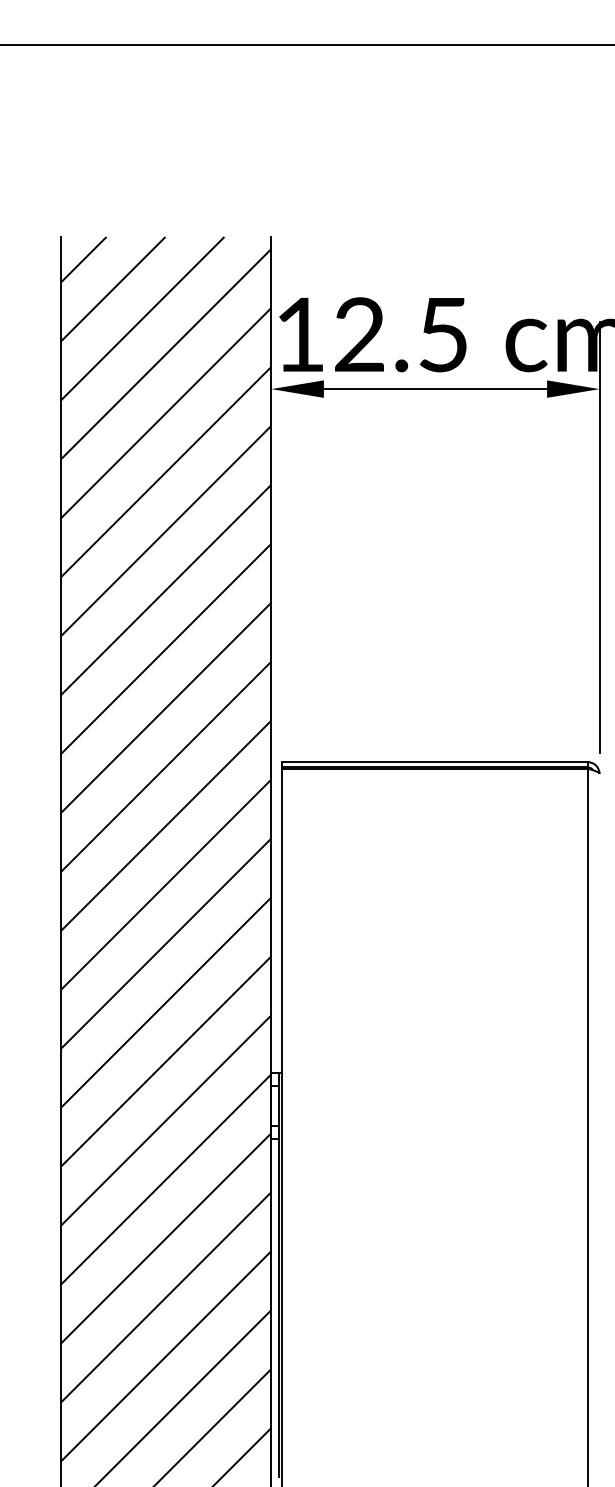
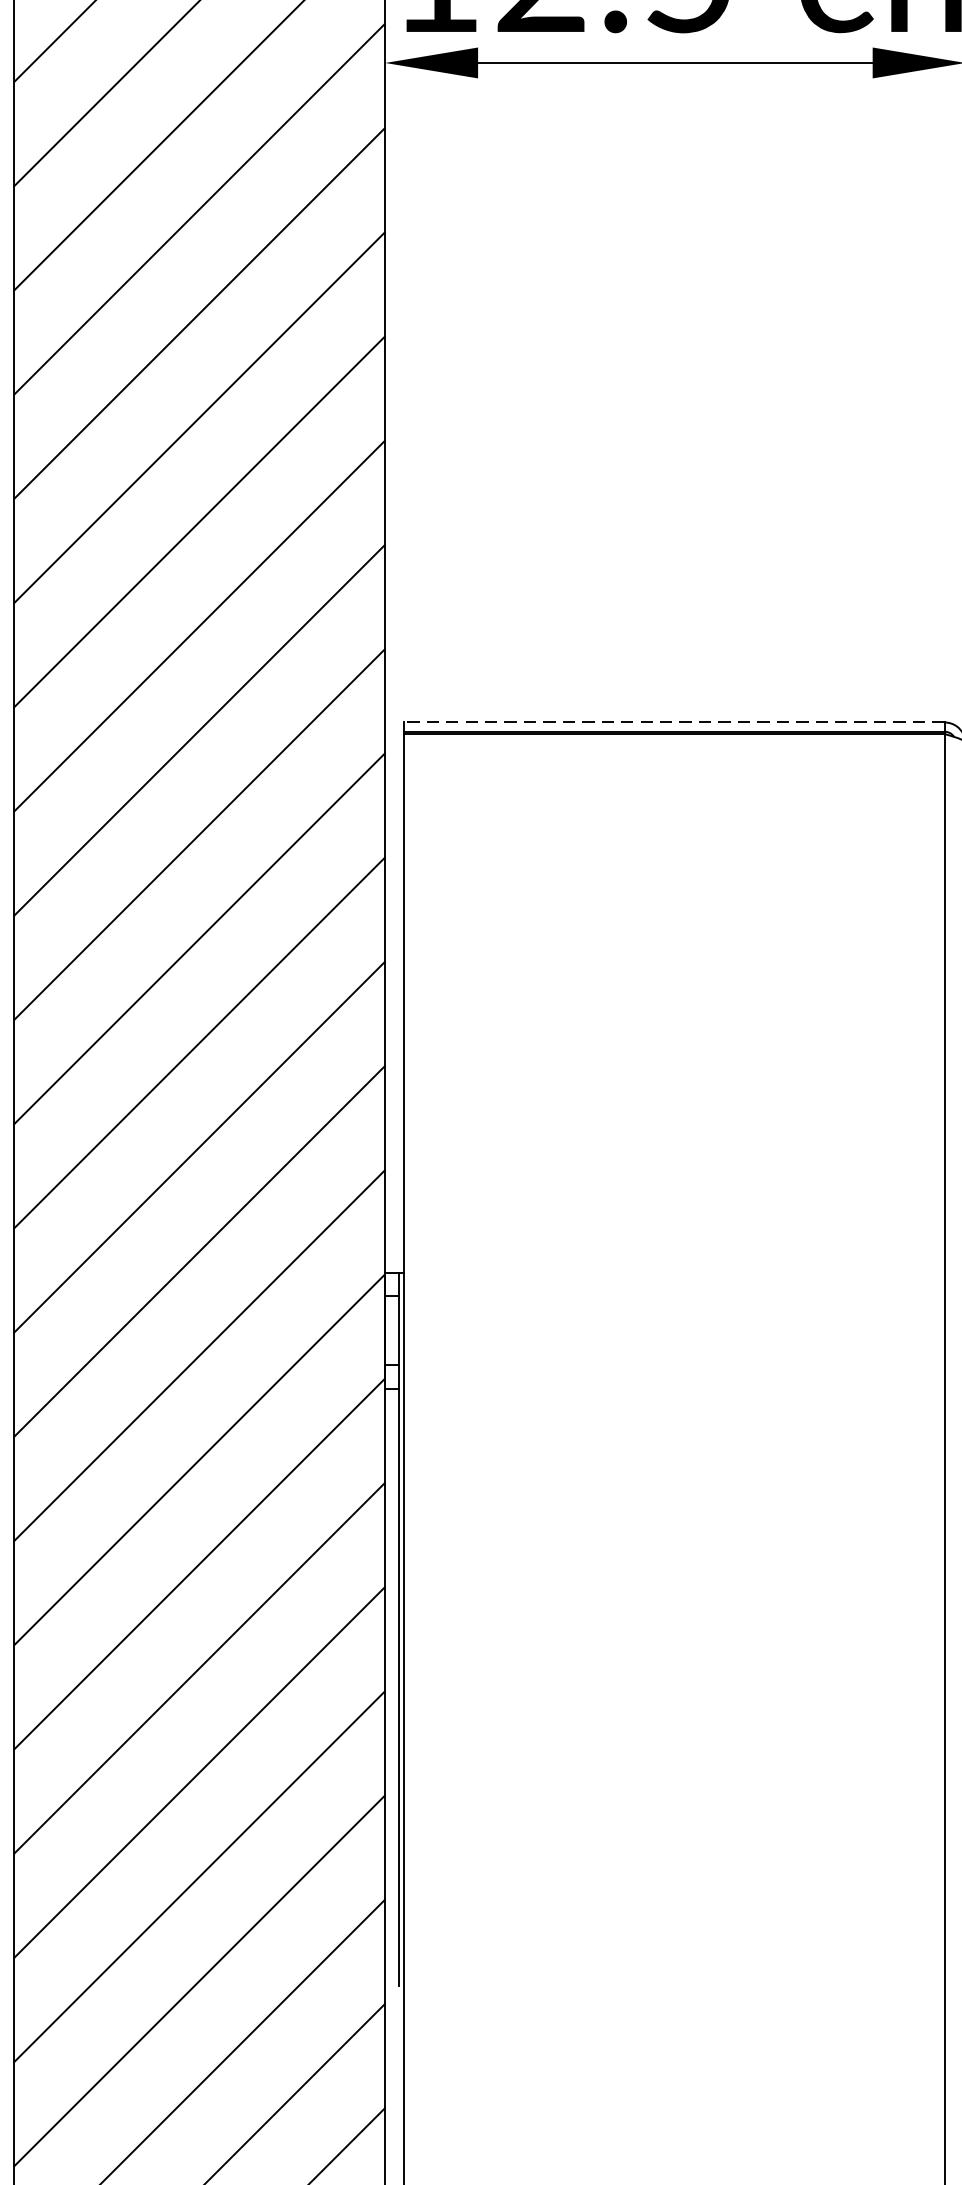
line: (434, 762) -> (673, 723), solid -> dashed

